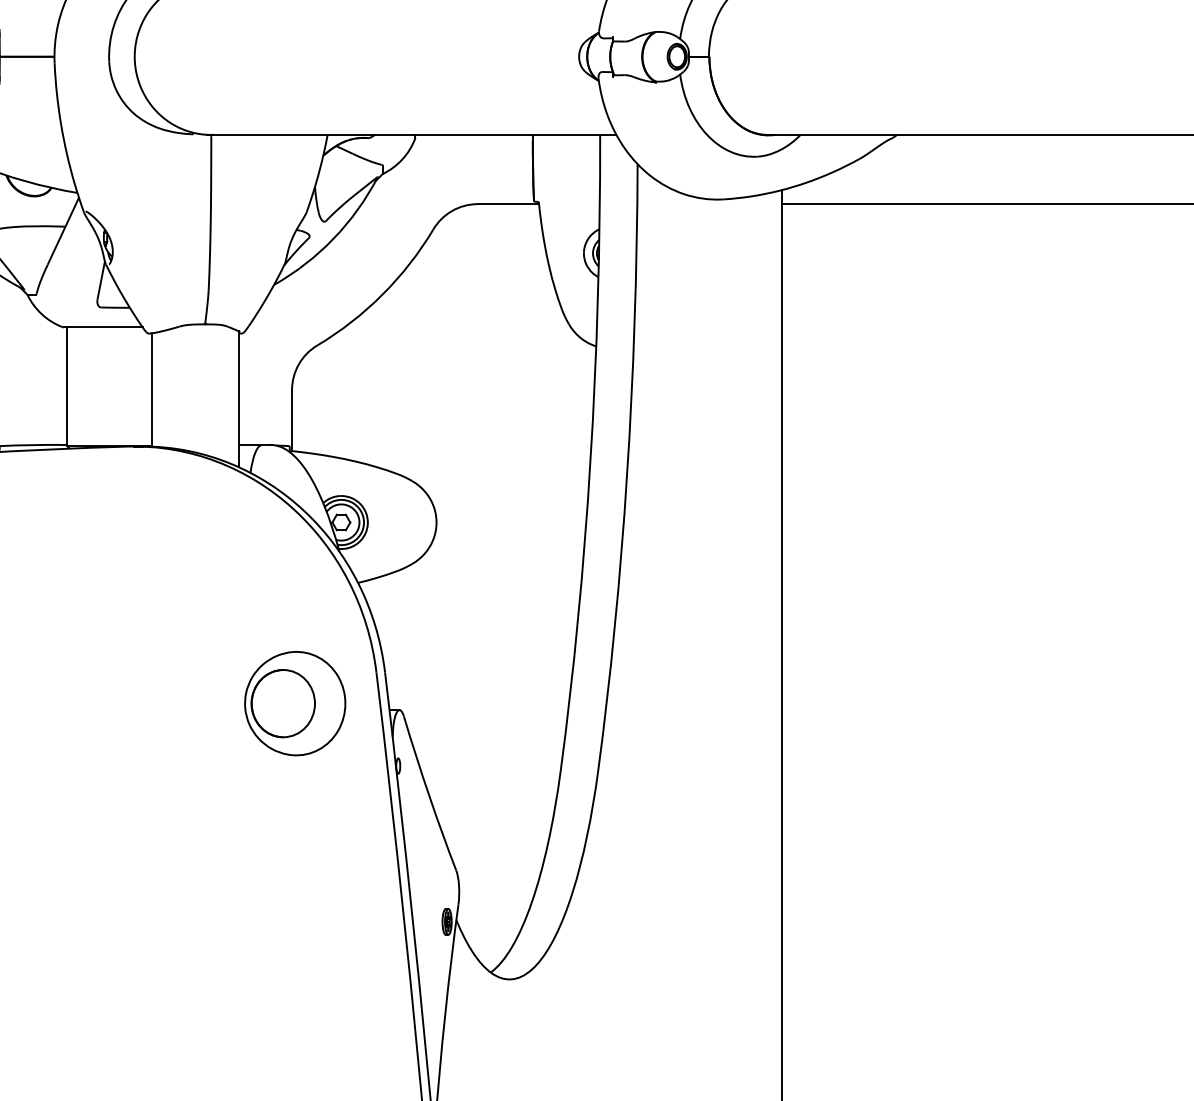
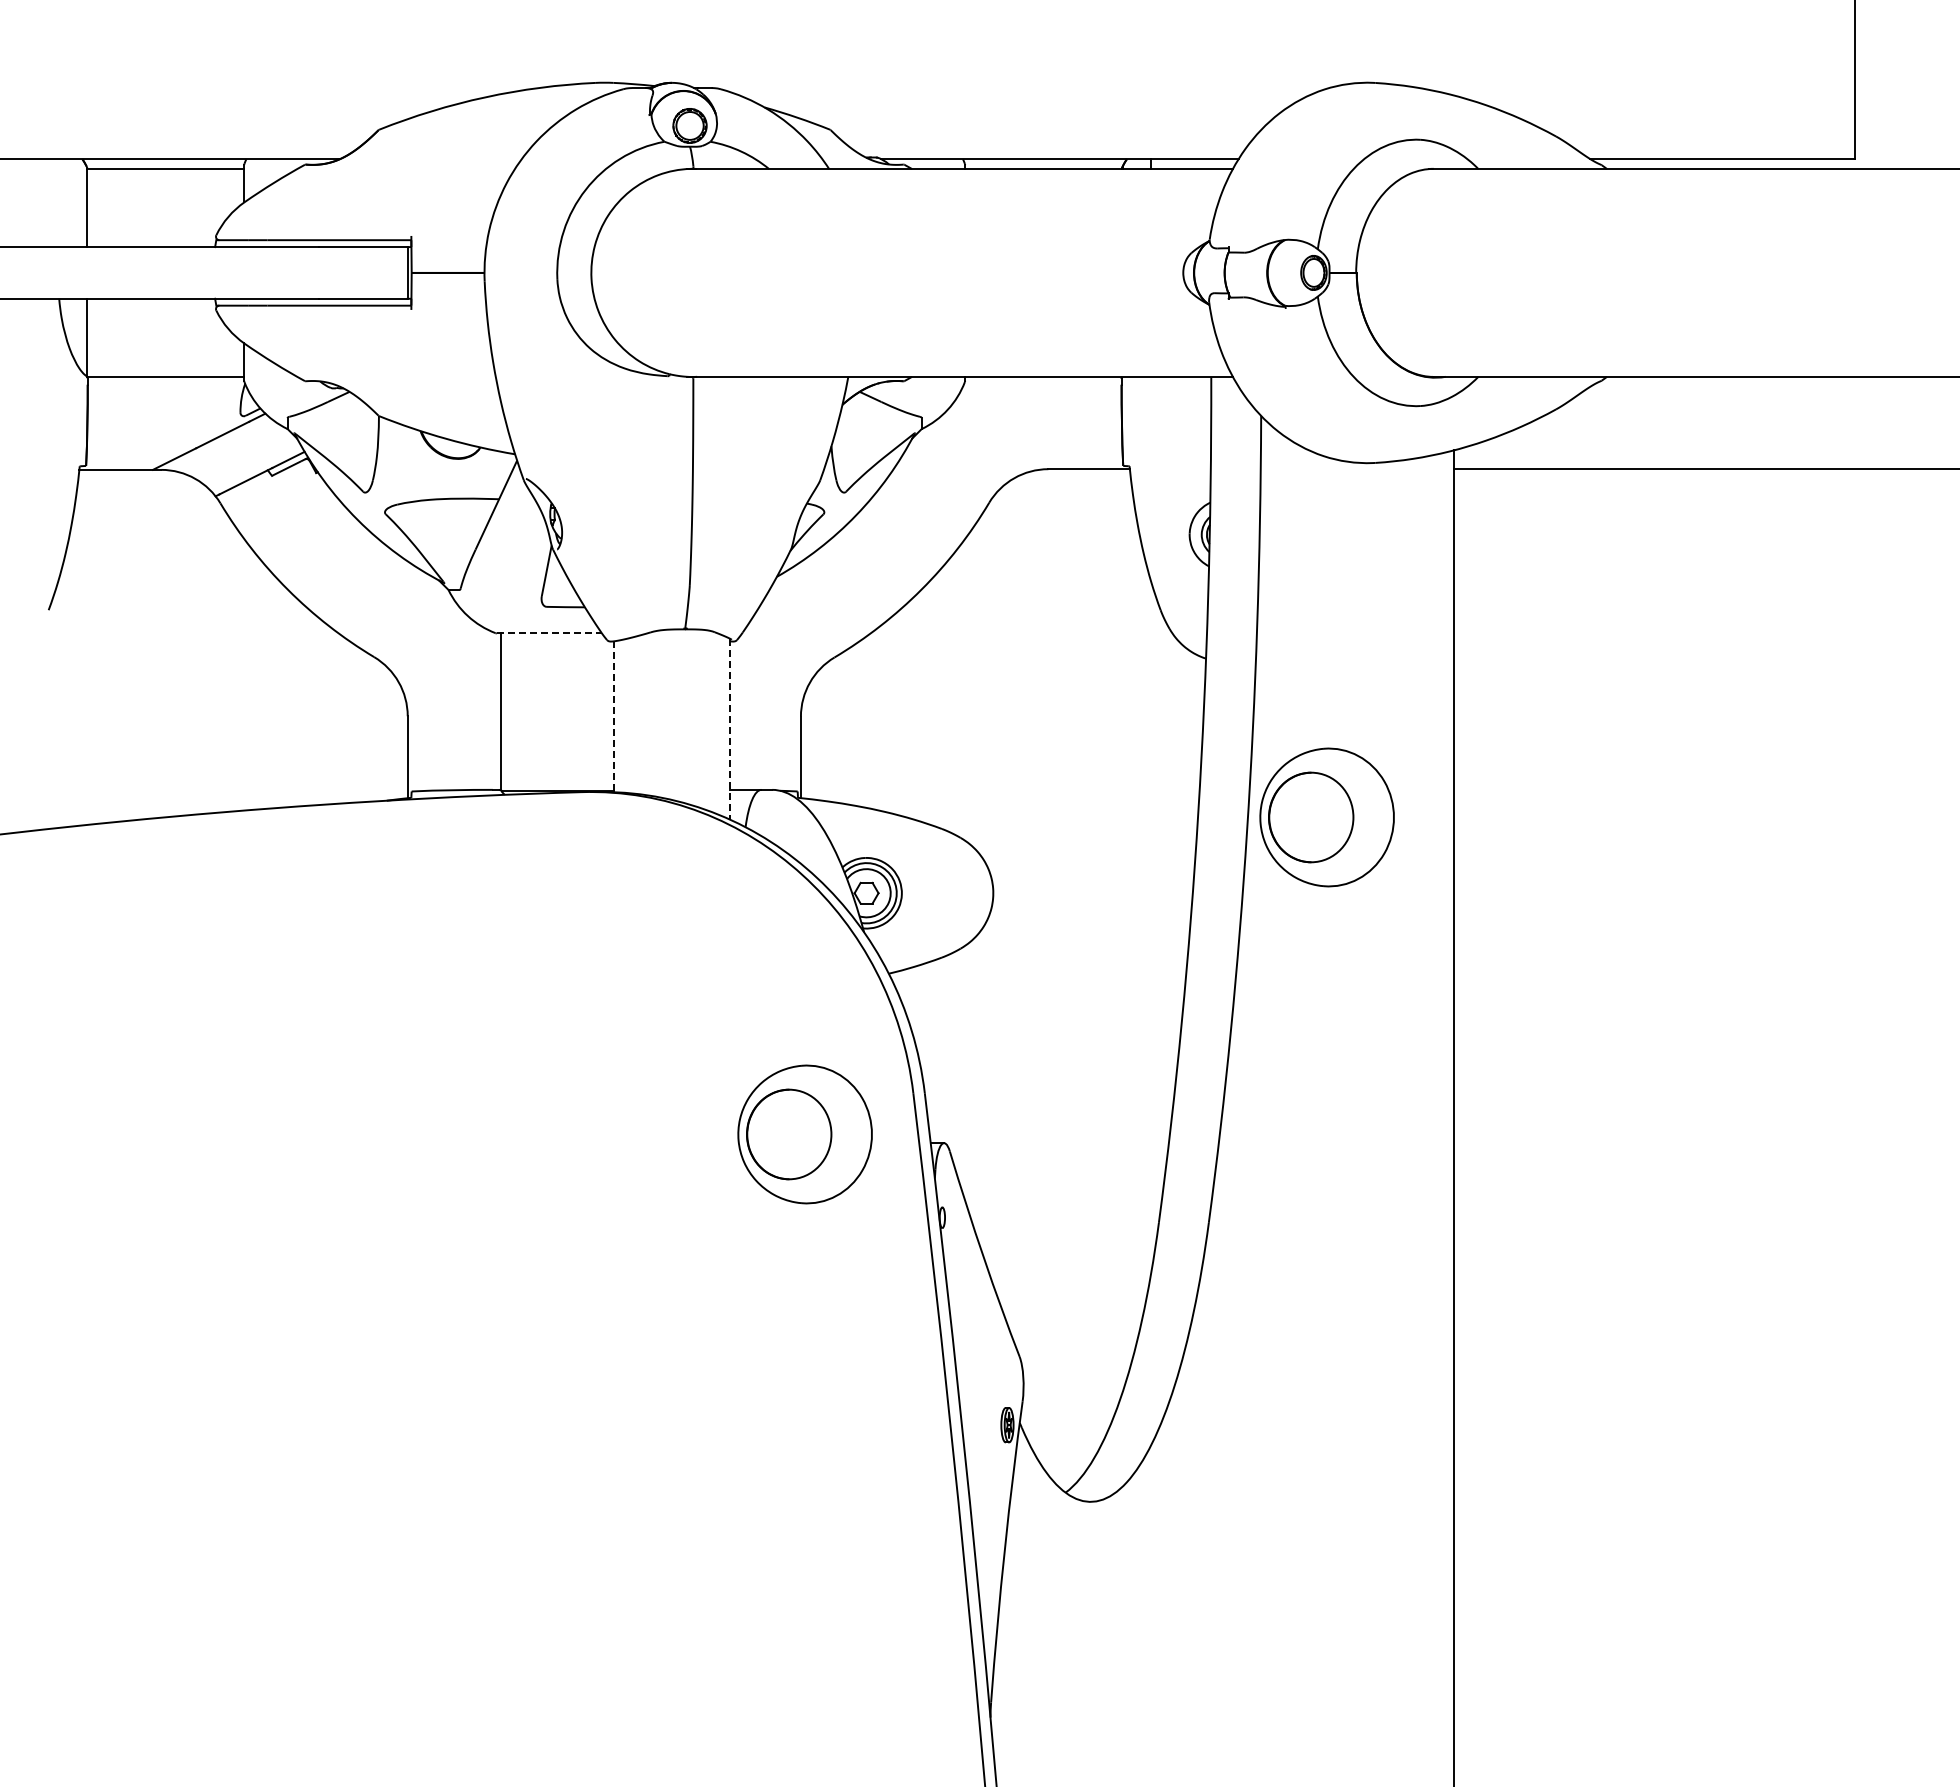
line: (103, 327) -> (549, 633), solid -> dashed
line: (151, 390) -> (613, 717), solid -> dashed
line: (239, 399) -> (730, 729), solid -> dashed
part: (686, 465) -> (1326, 817), added

